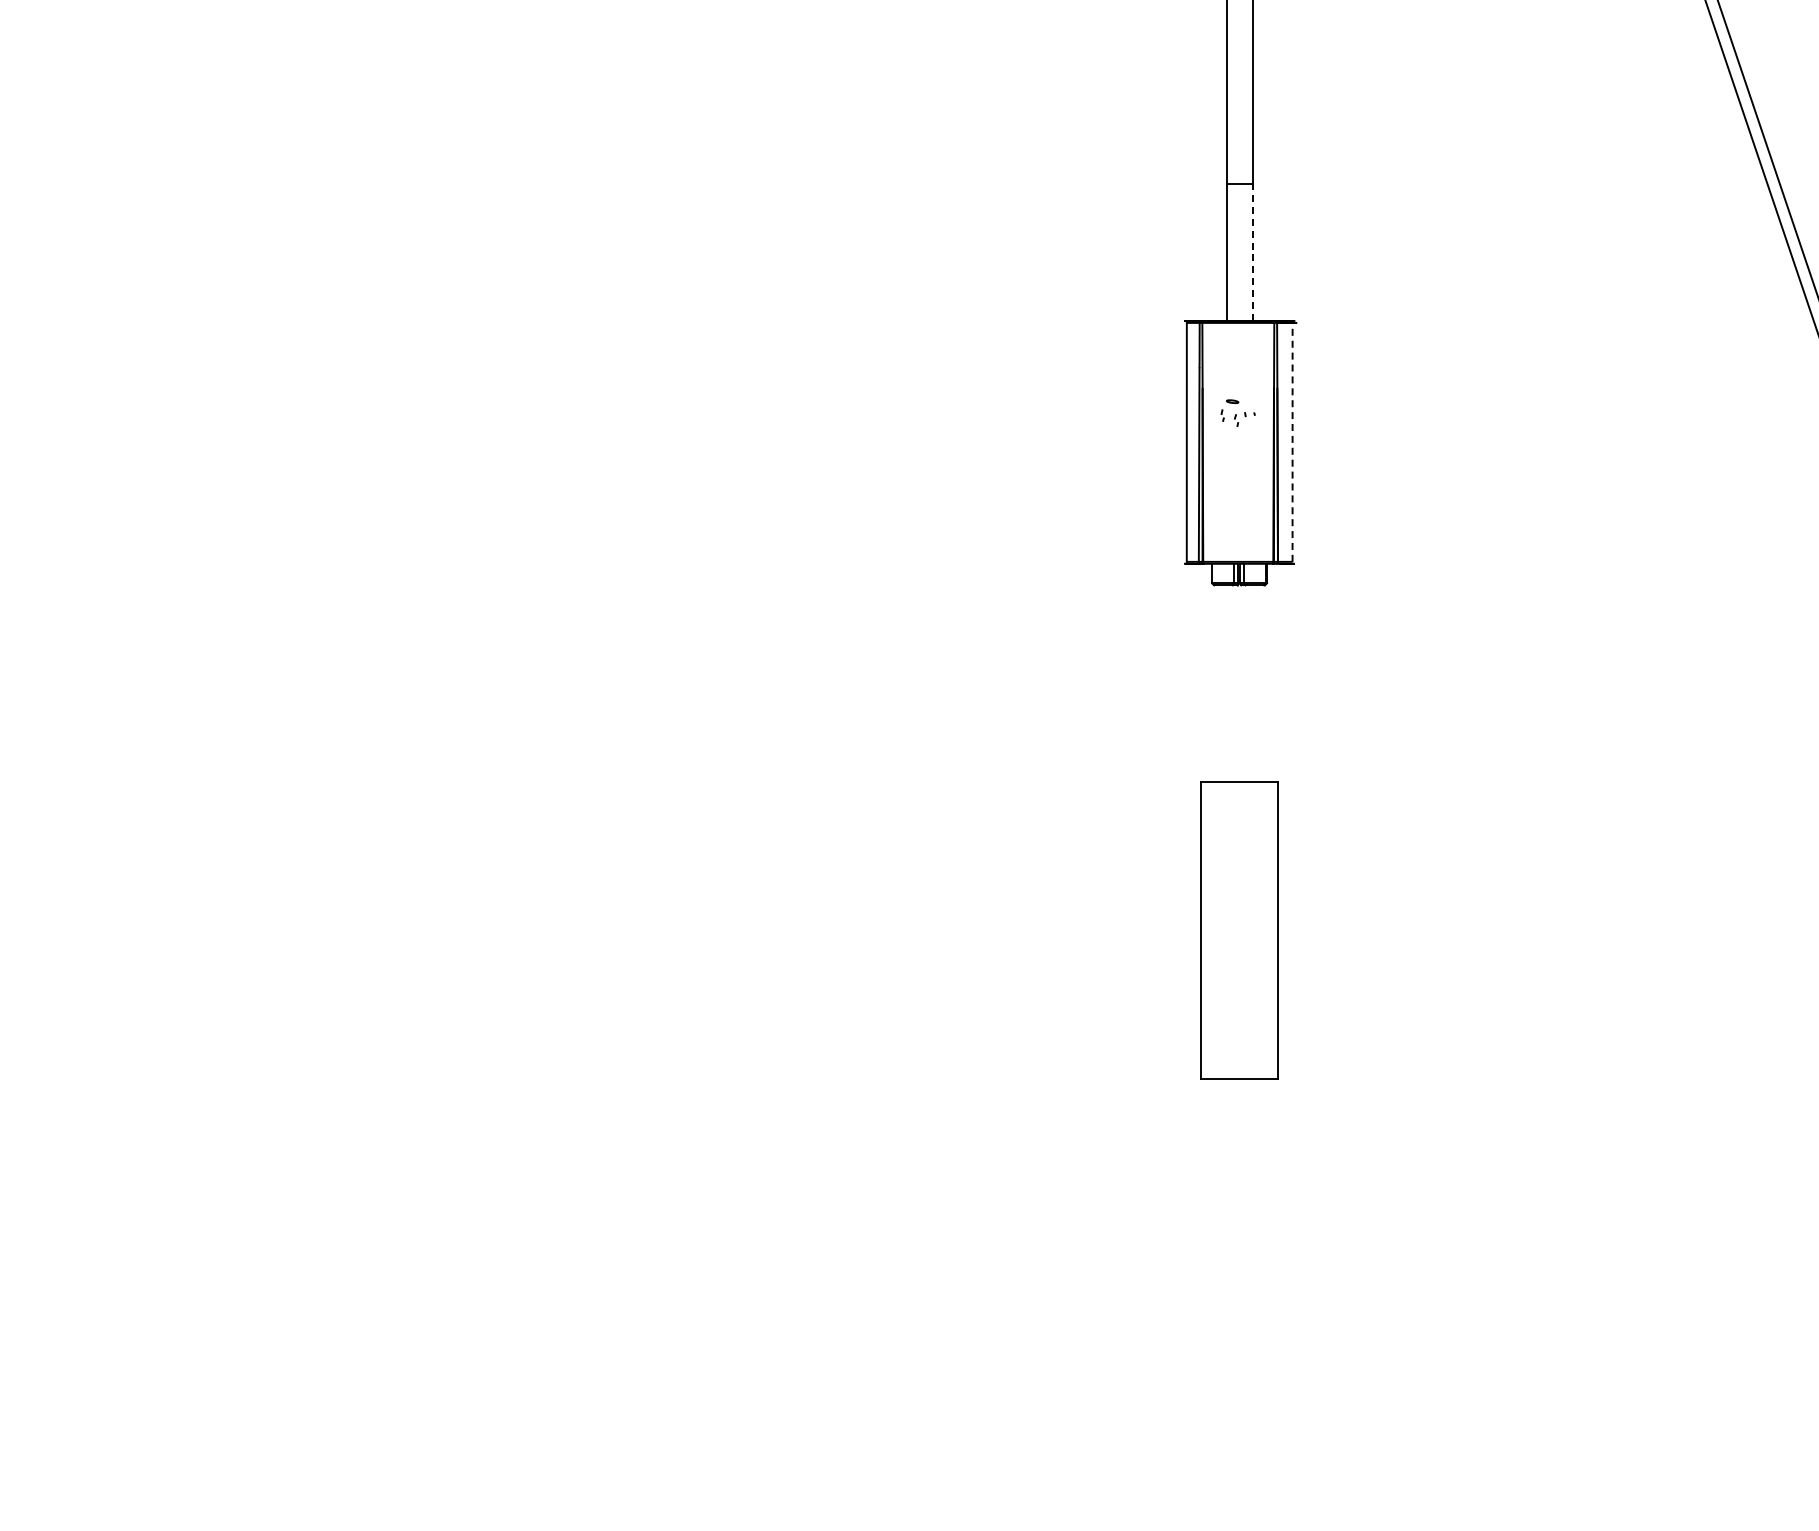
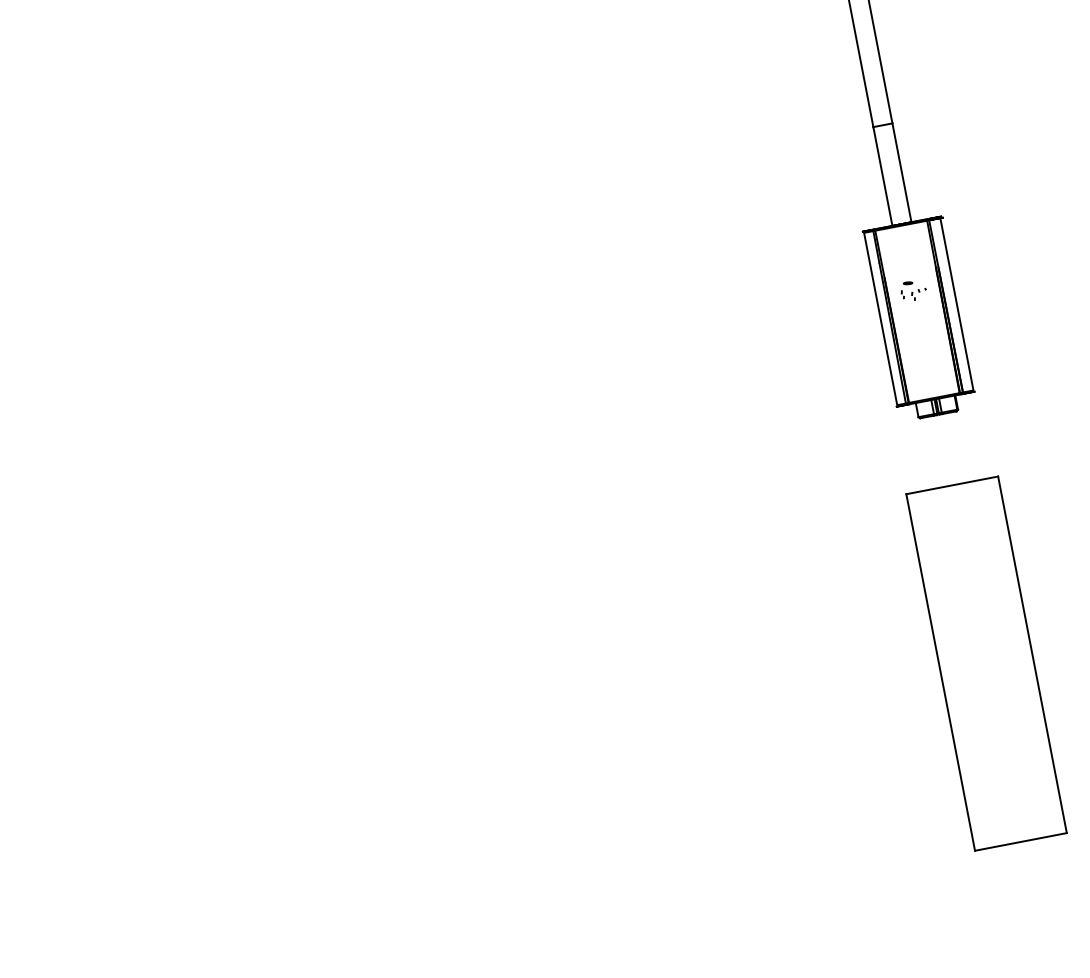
line: (1252, 252) -> (901, 172), dashed -> solid
line: (1292, 441) -> (956, 303), dashed -> solid
part: (1239, 930) -> (986, 663), size x1.67

